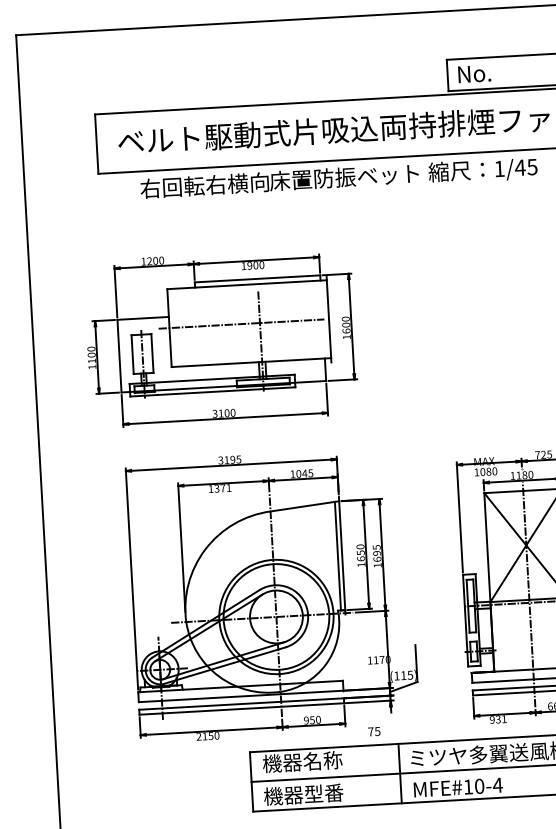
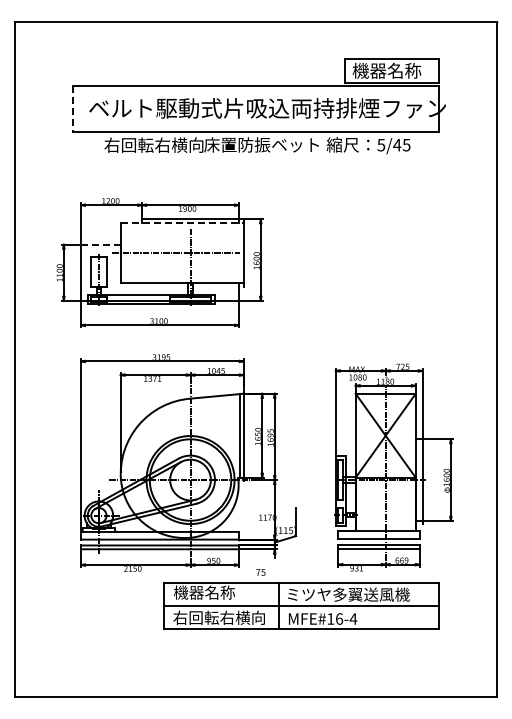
text: (500, 71) -> (386, 70), No. -> 機器名称
line: (96, 143) -> (72, 108), solid -> dashed
text: (499, 169) -> (381, 145), 1/45 -> 5/45
line: (247, 284) -> (182, 223), solid -> dashed
line: (142, 318) -> (100, 244), solid -> dashed
text: (479, 785) -> (339, 618), MFE#10-4 -> MFE#16-4
text: (322, 793) -> (218, 617), 機器型番 -> 右回転右横向

